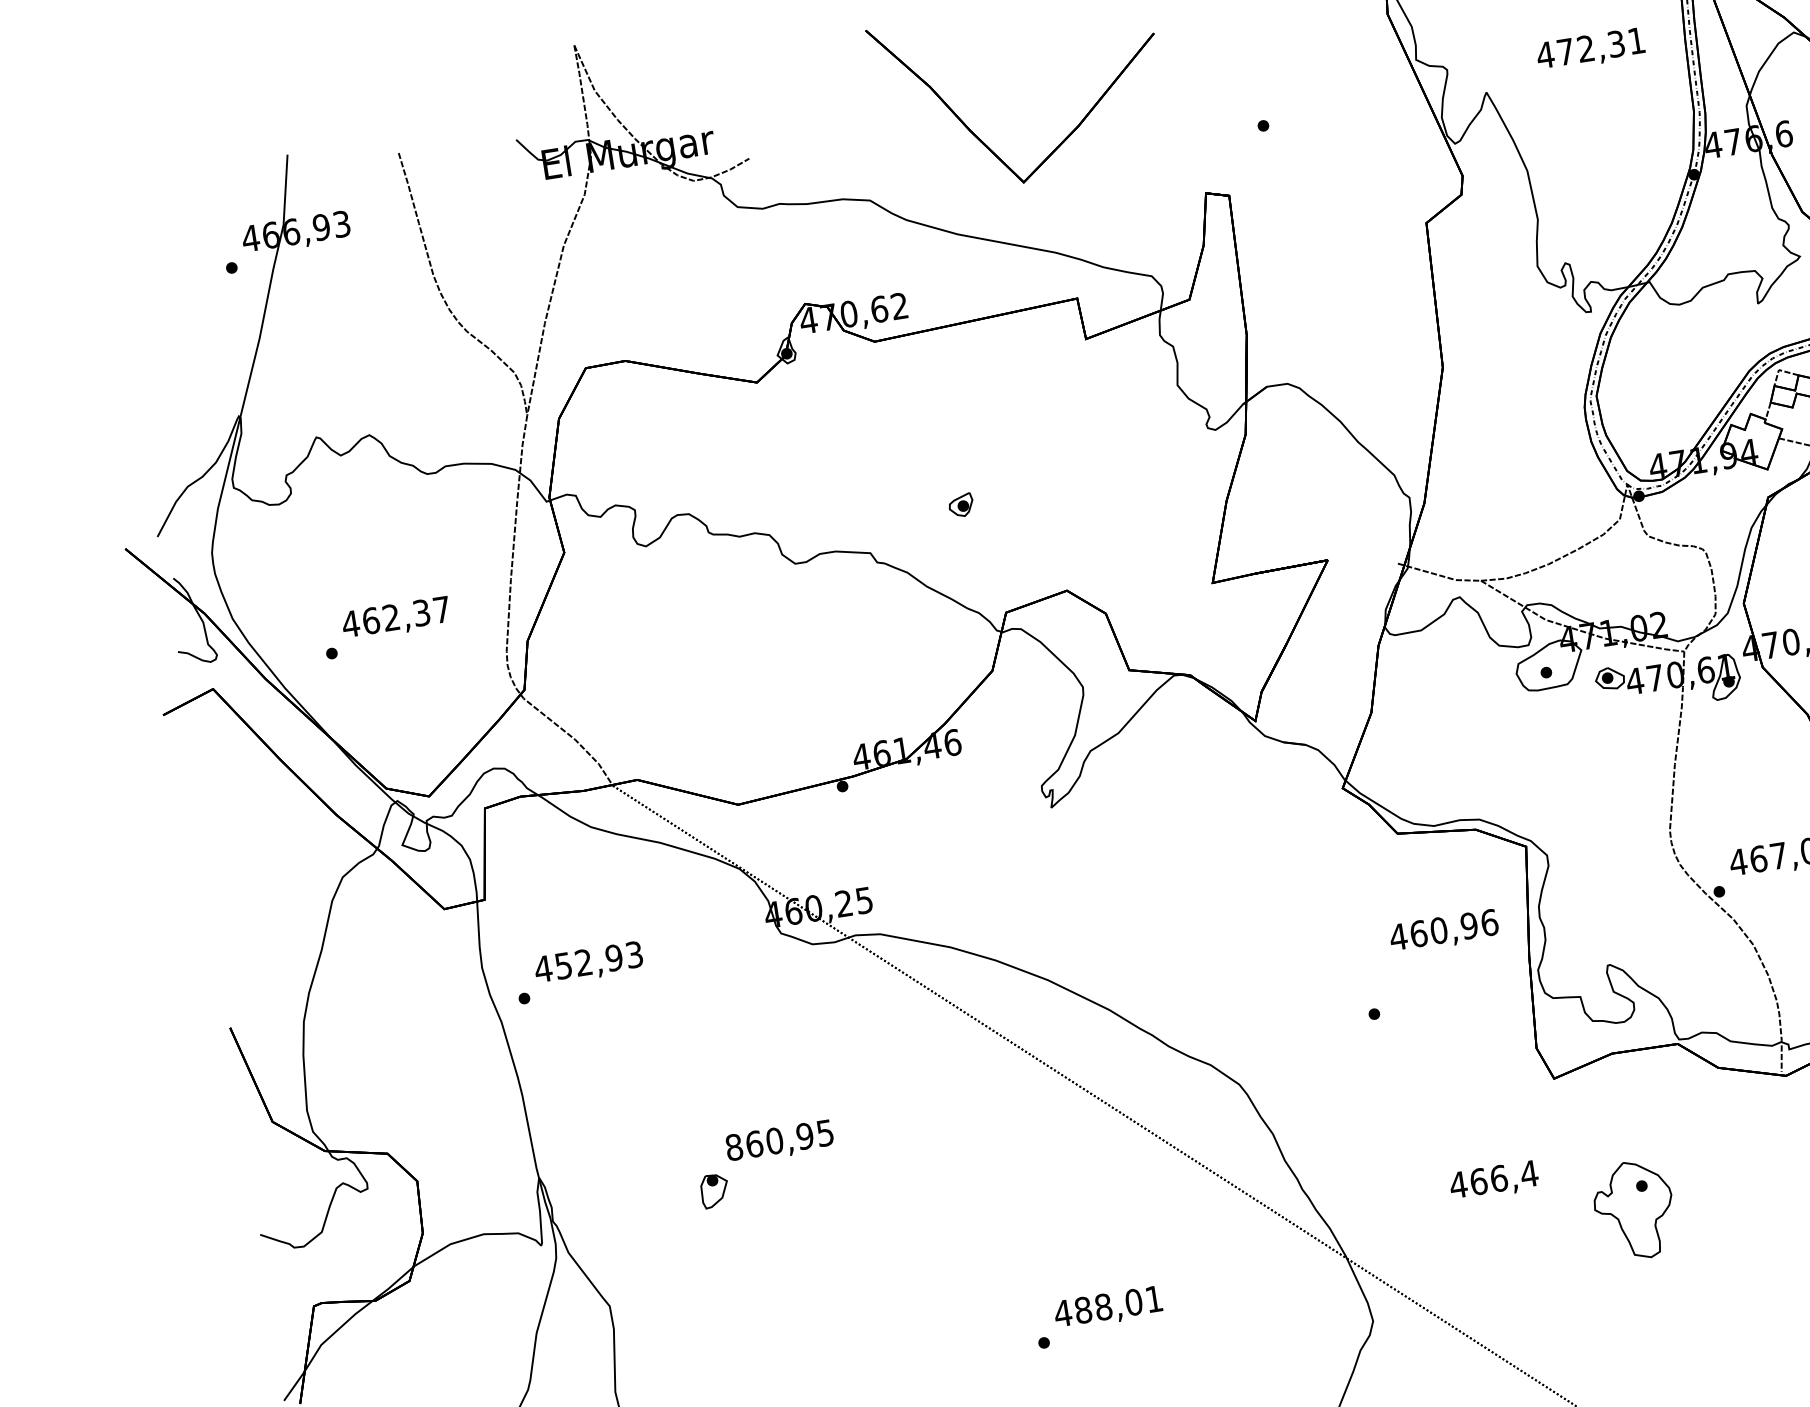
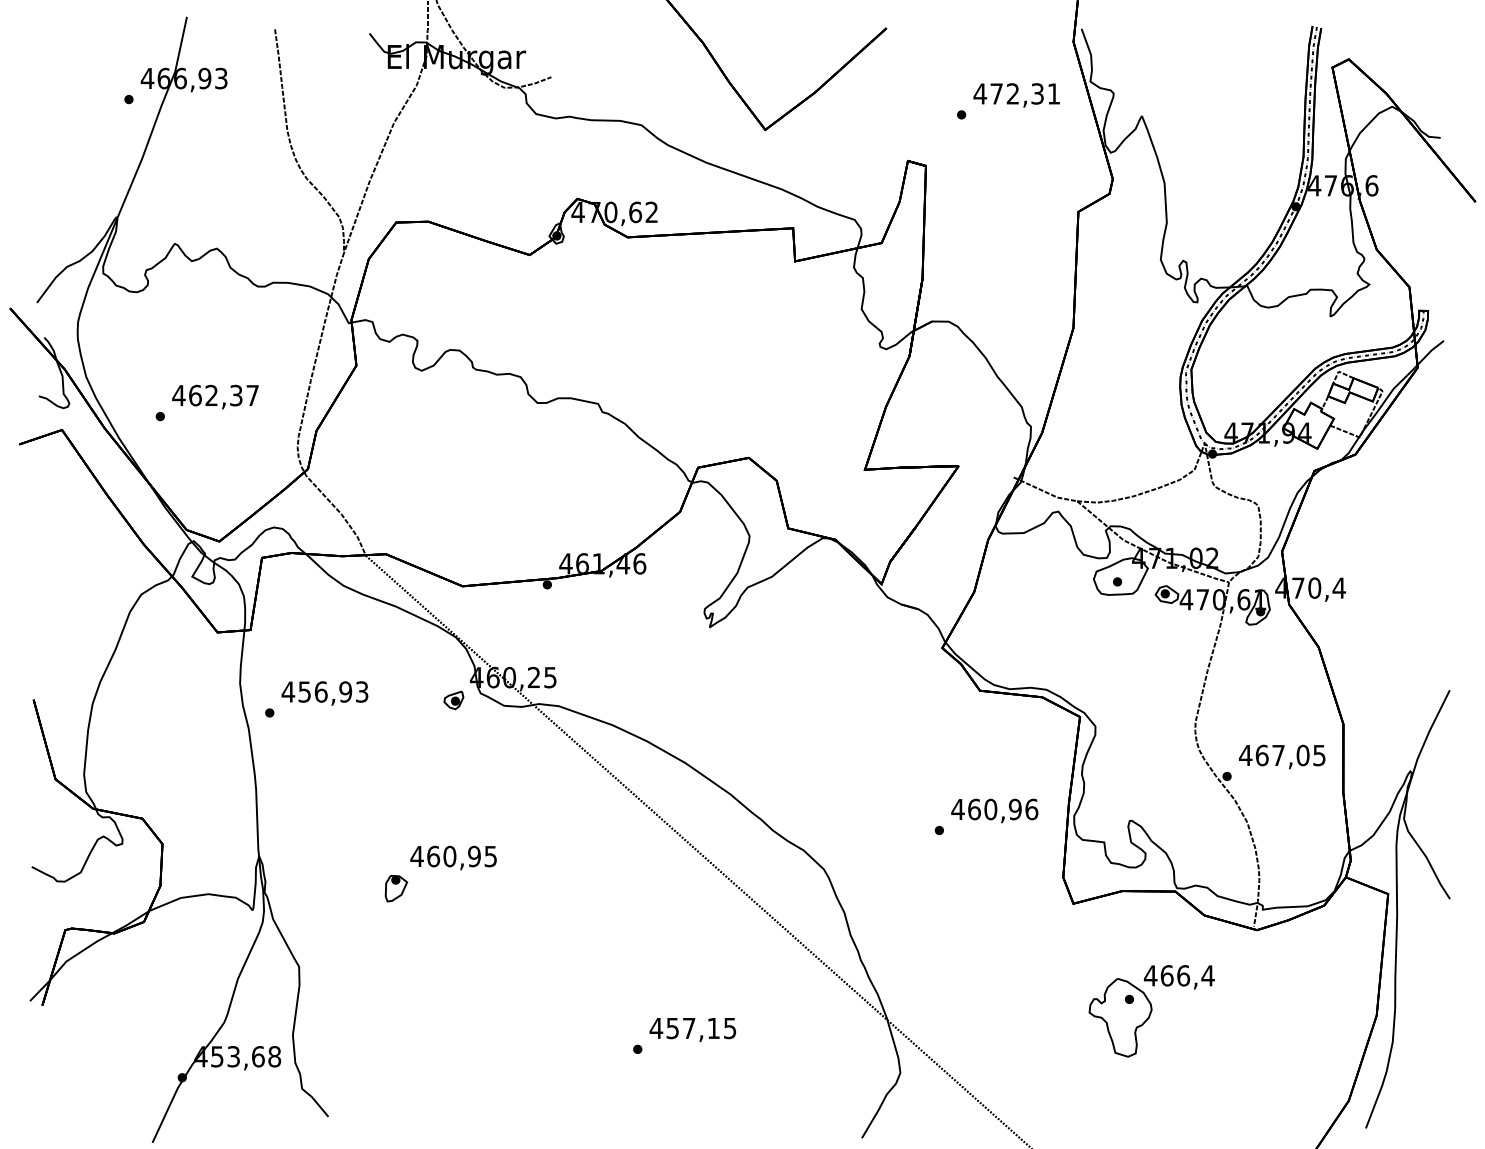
text: (1590, 50) -> (1016, 95), moved
part: (960, 505) -> (453, 700), moved
text: (1443, 931) -> (994, 810), moved
text: (582, 962) -> (320, 691), 452,93 -> 456,93
text: (733, 1147) -> (416, 856), 860,95 -> 460,95
text: (1494, 1181) -> (1179, 977), moved
text: (1118, 1304) -> (701, 1028), 488,01 -> 457,15

